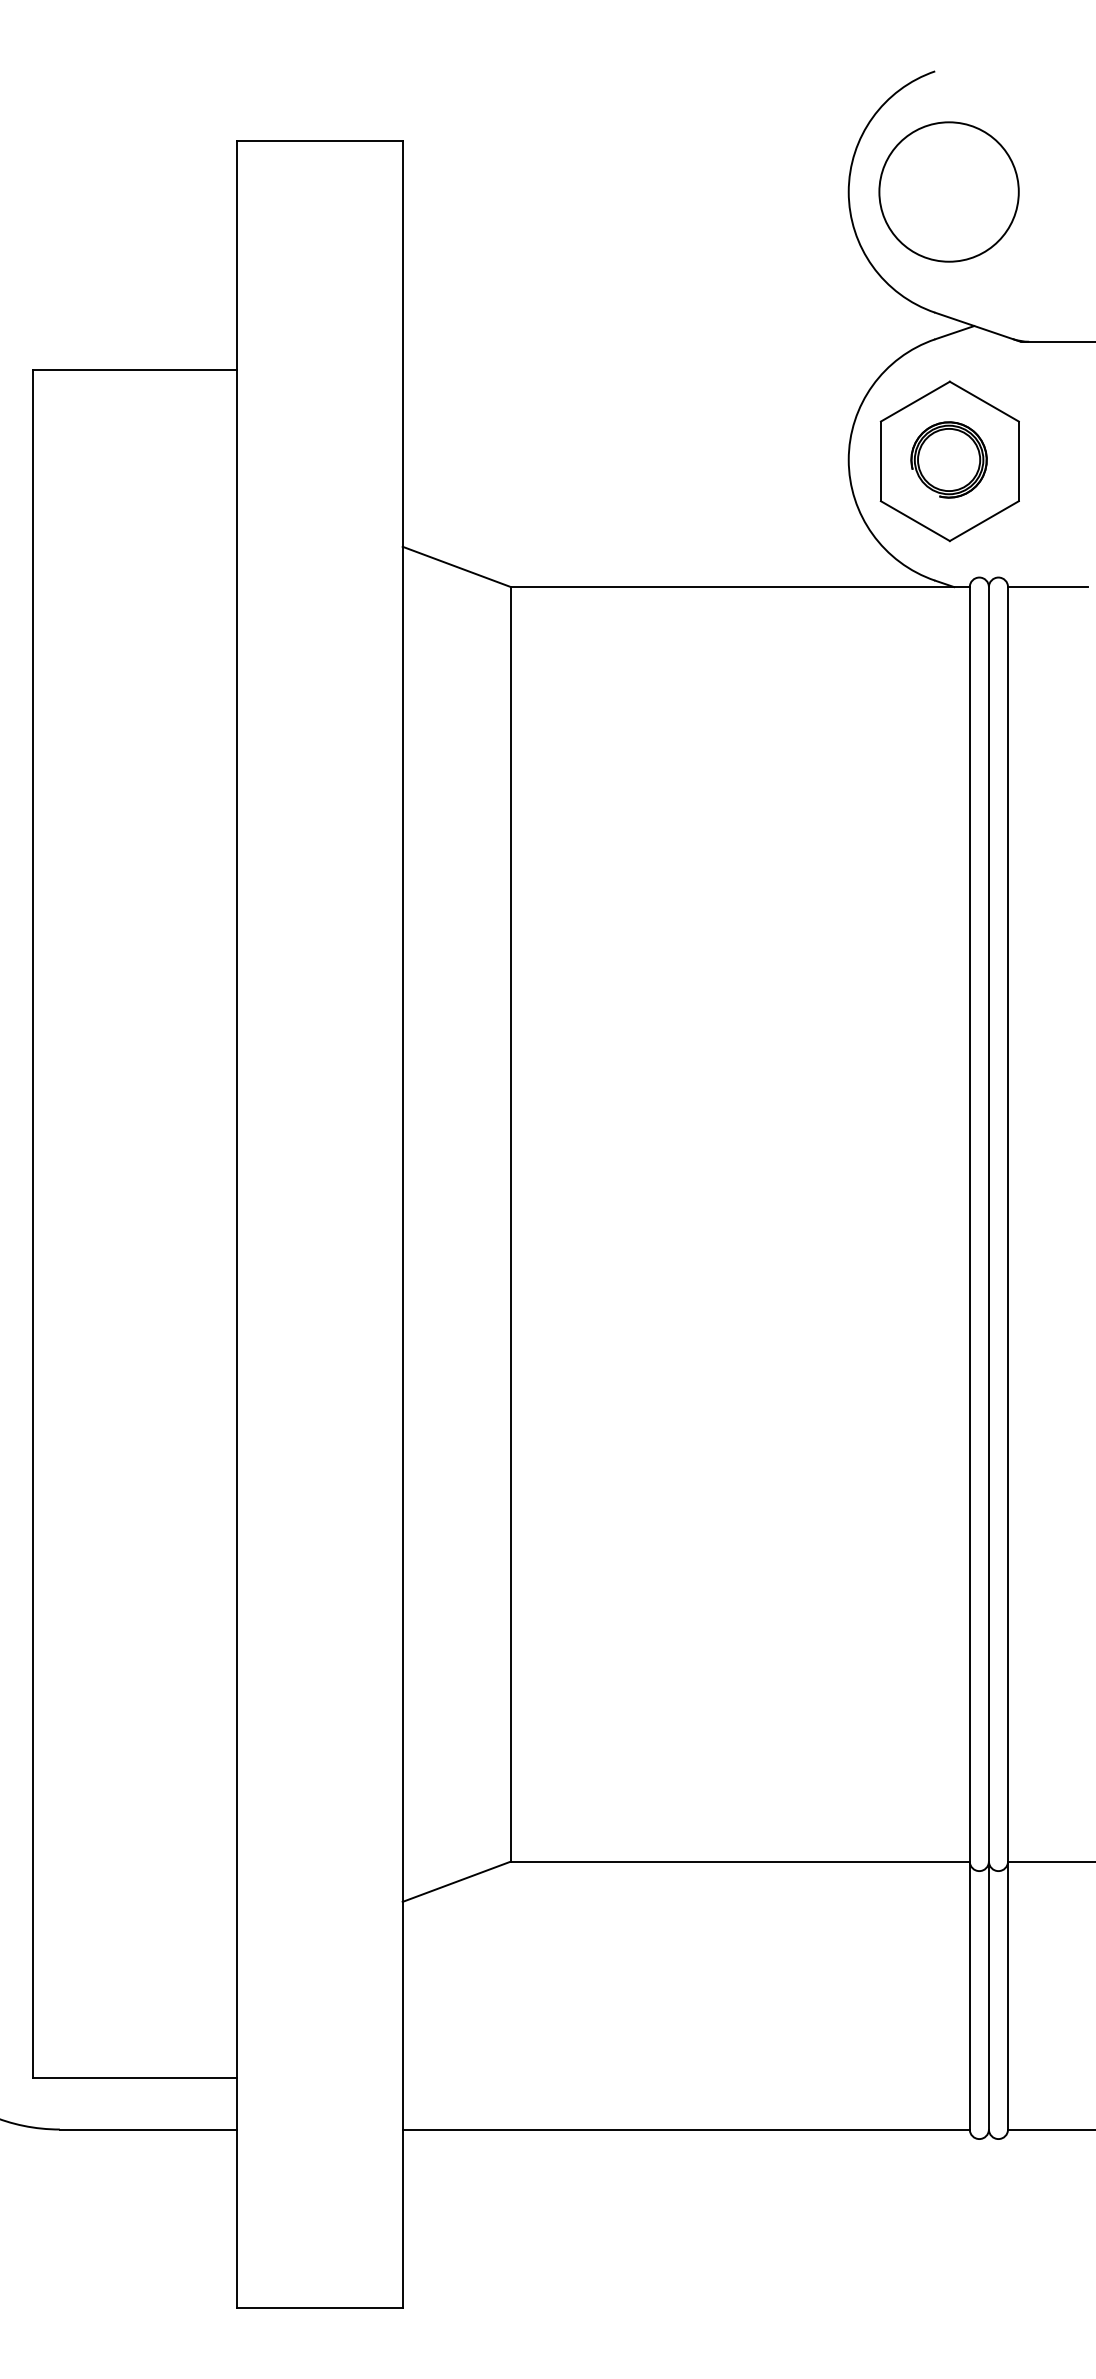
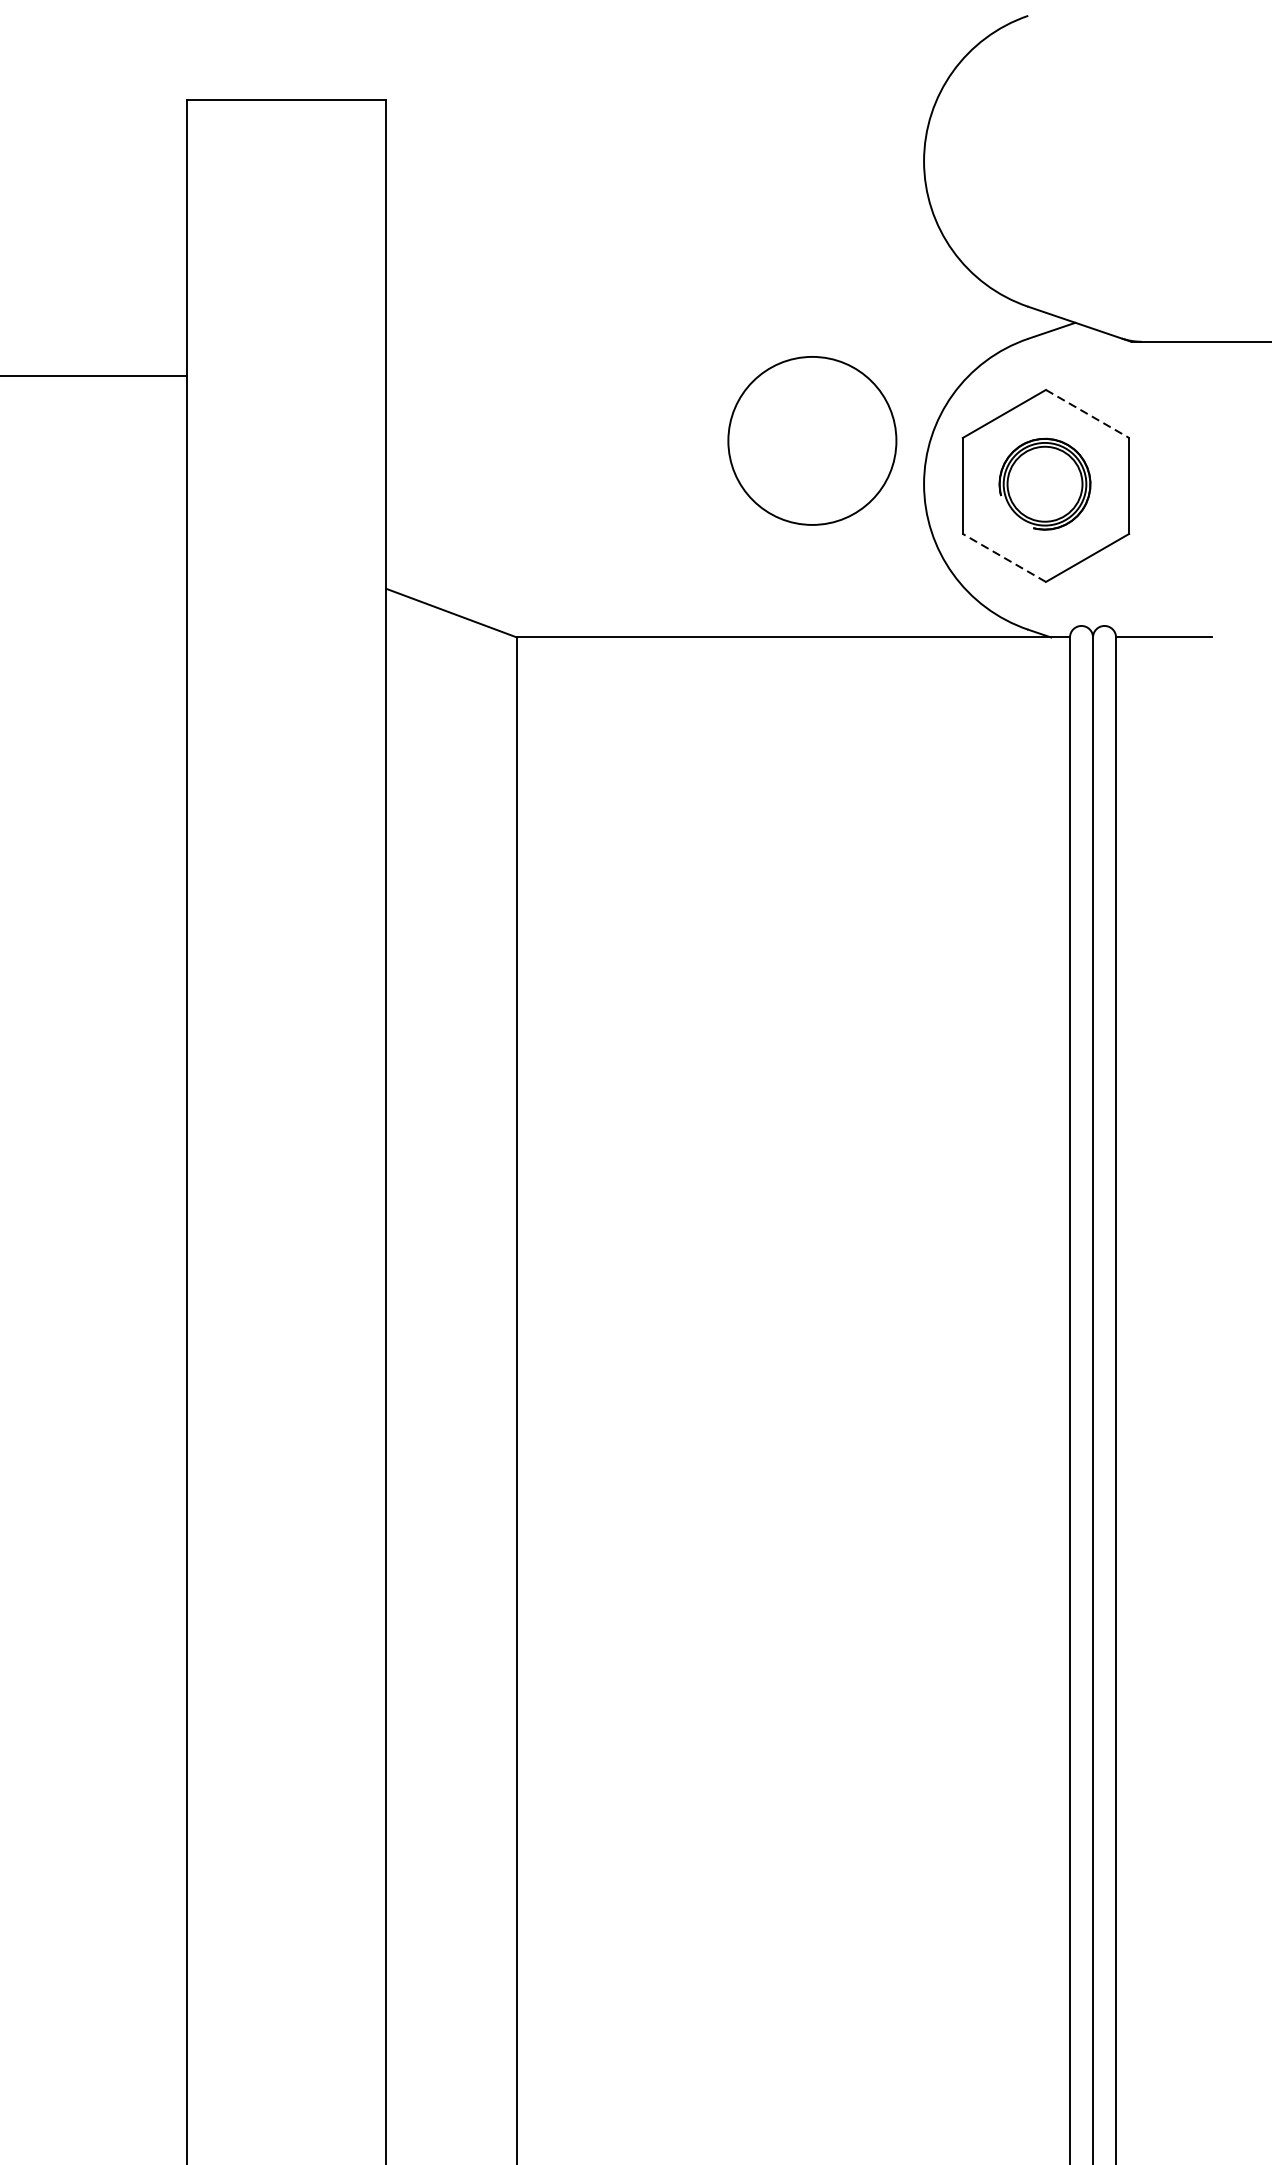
circle: (948, 191) -> (811, 440), moved
line: (984, 401) -> (1087, 413), solid -> dashed
line: (915, 521) -> (1004, 558), solid -> dashed

